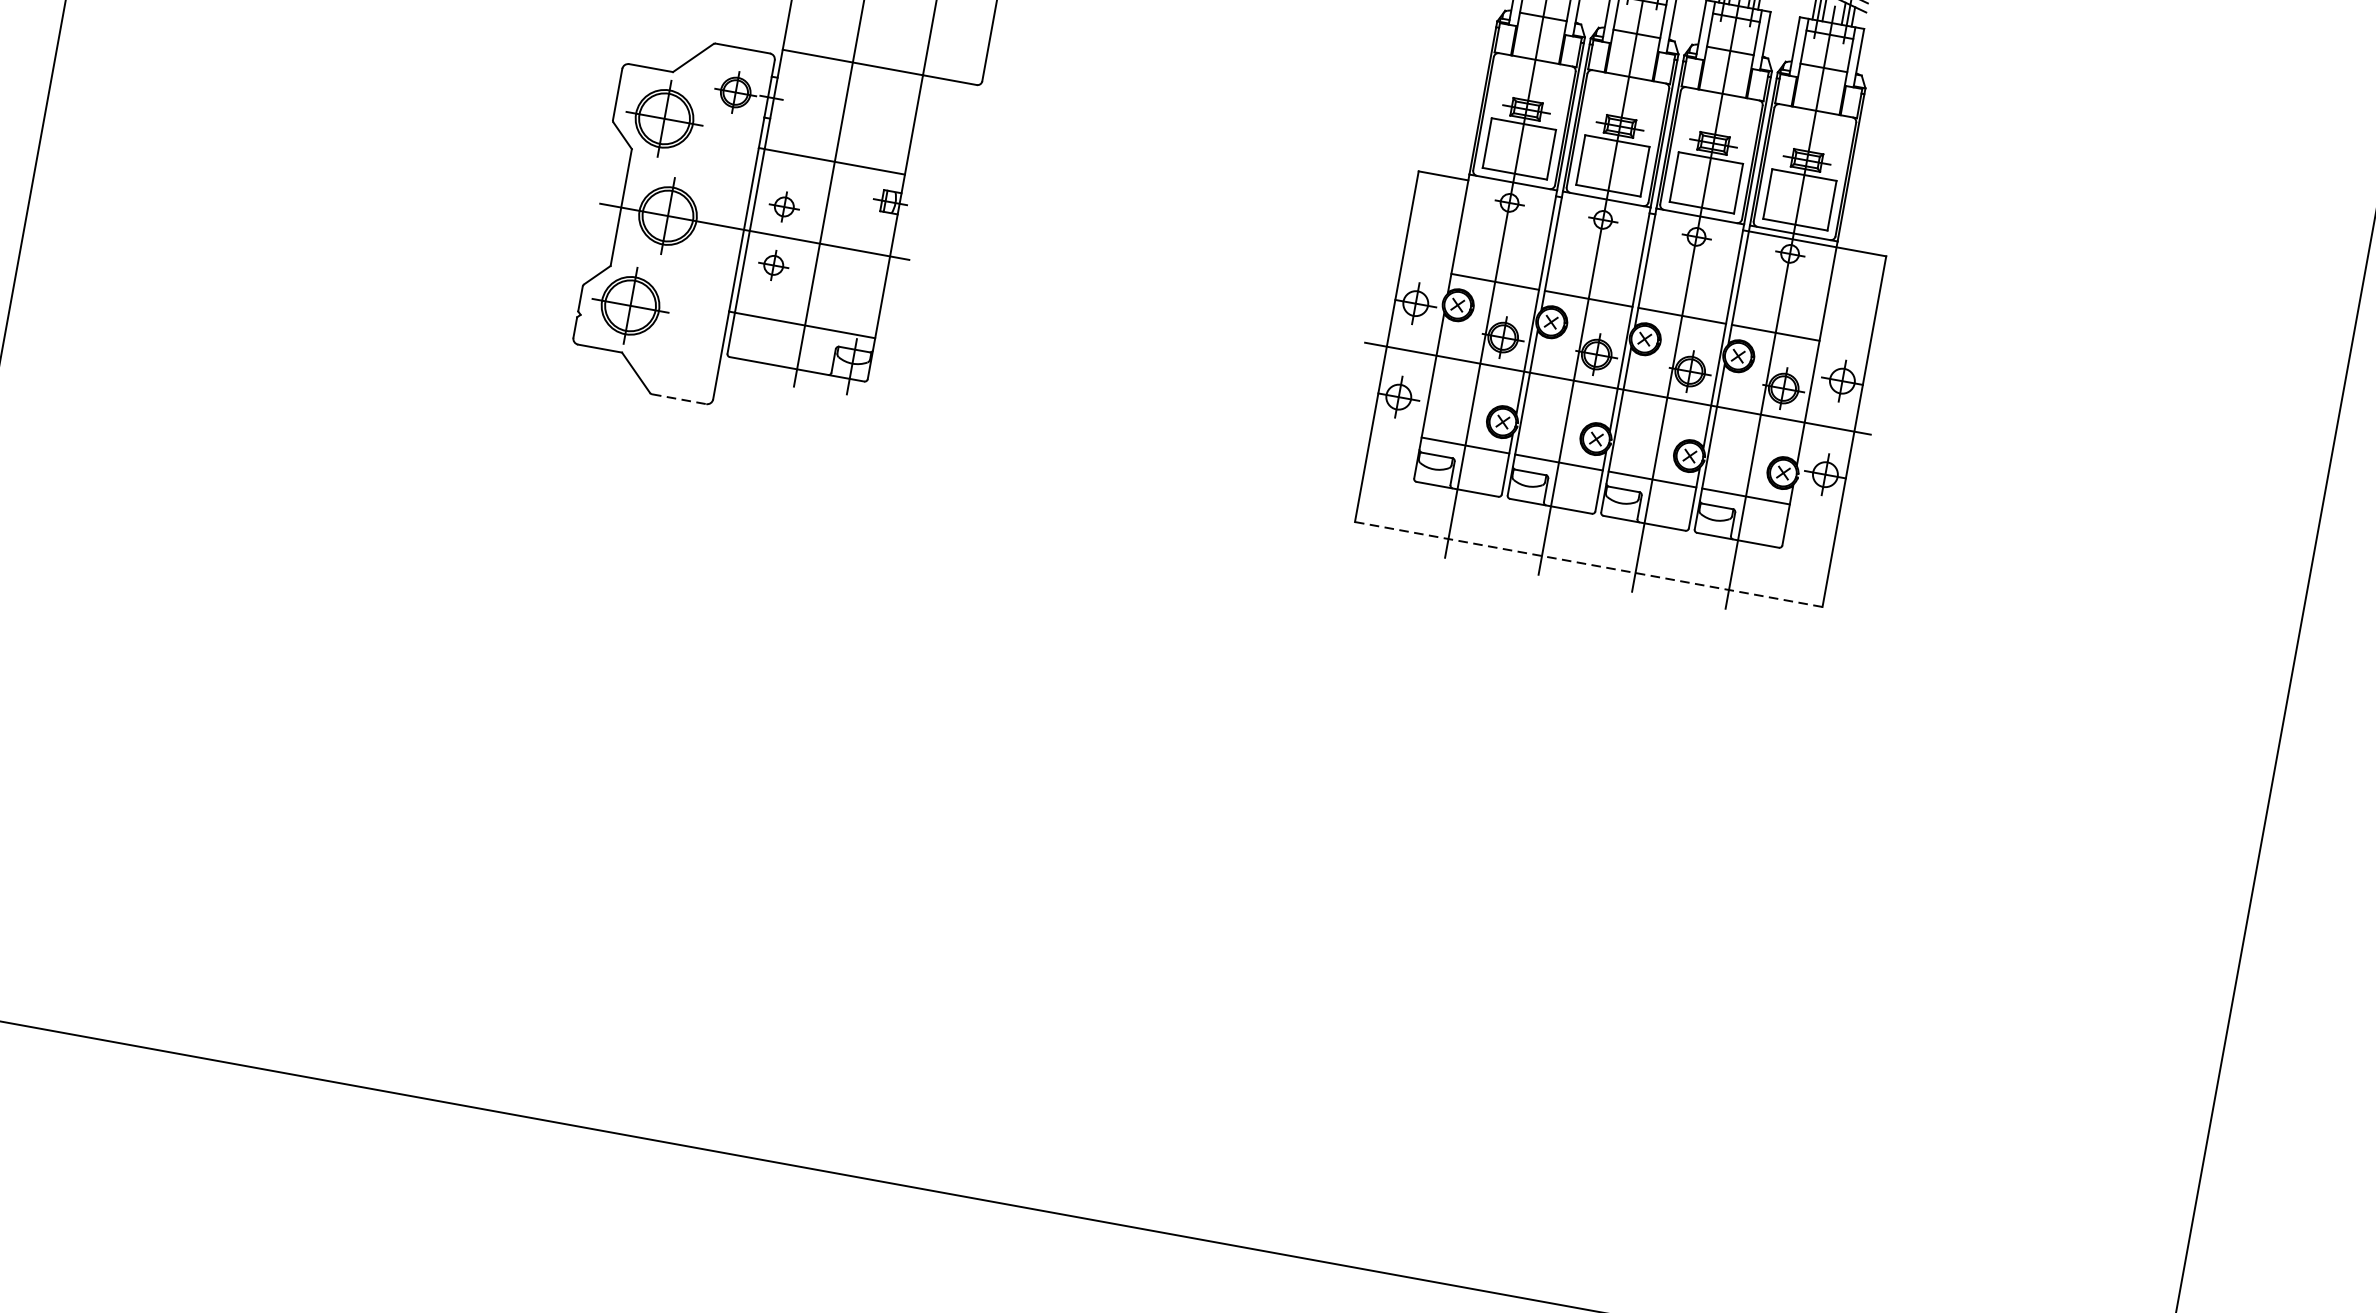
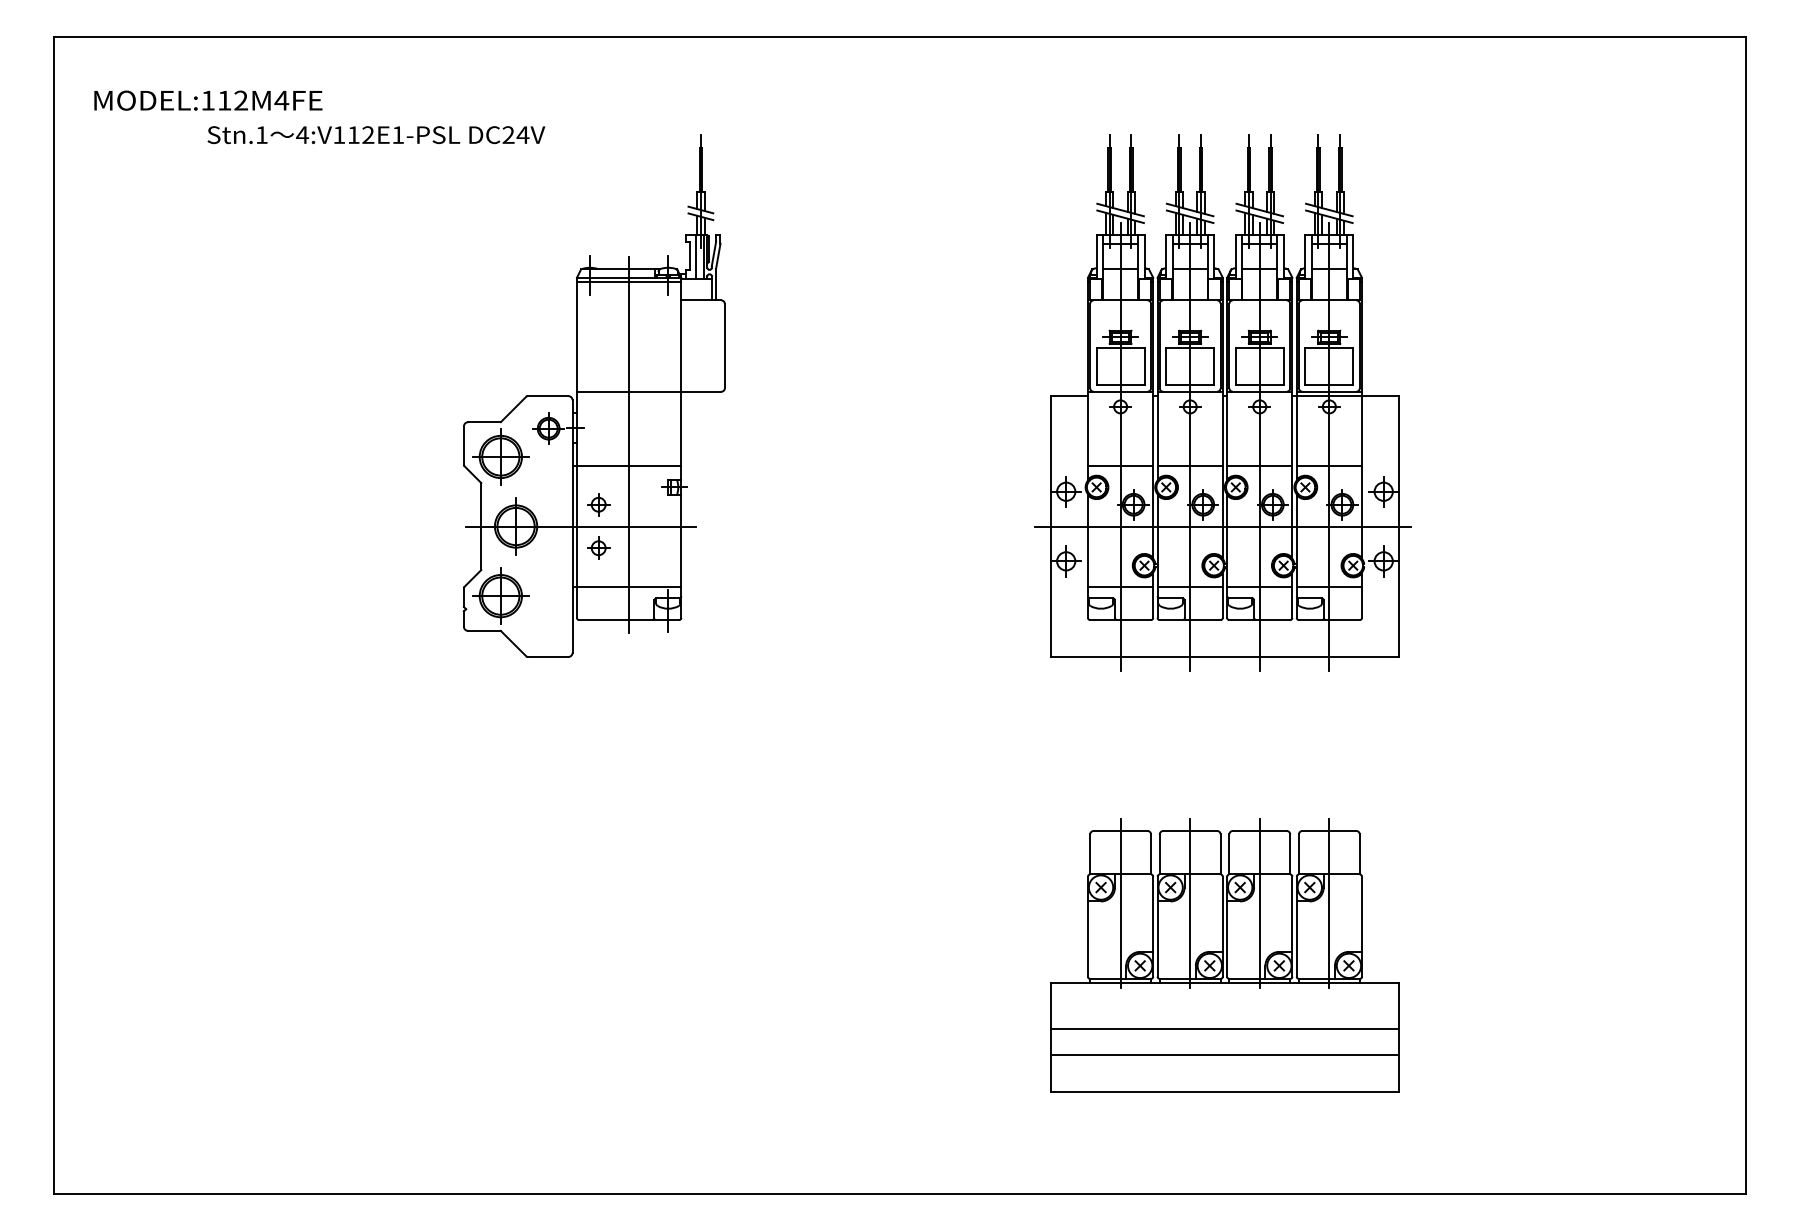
line: (679, 399) -> (548, 657), dashed -> solid
line: (1587, 565) -> (1224, 657), dashed -> solid
part: (1515, 965) -> (1224, 955), added

